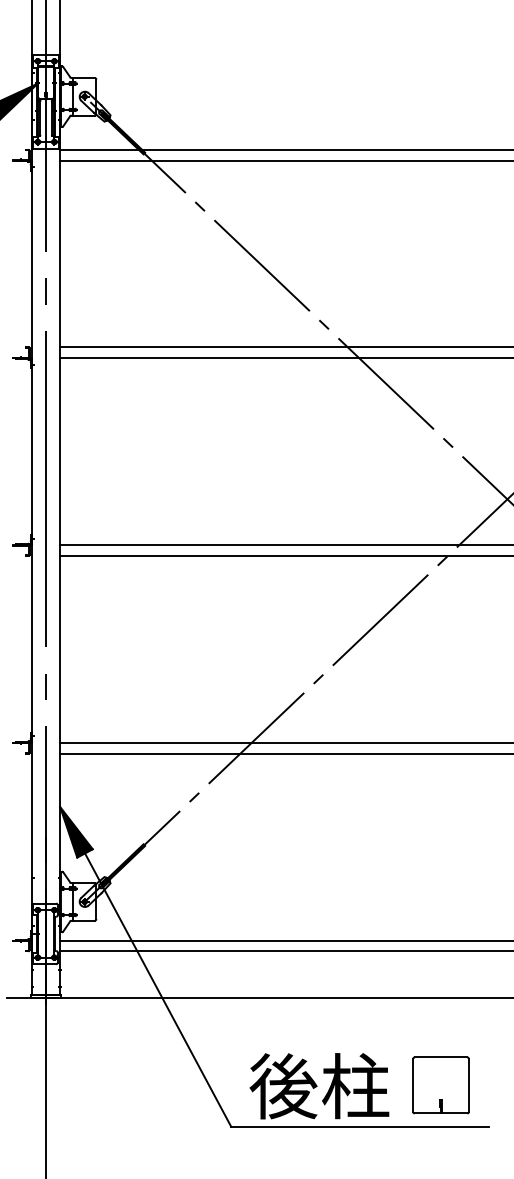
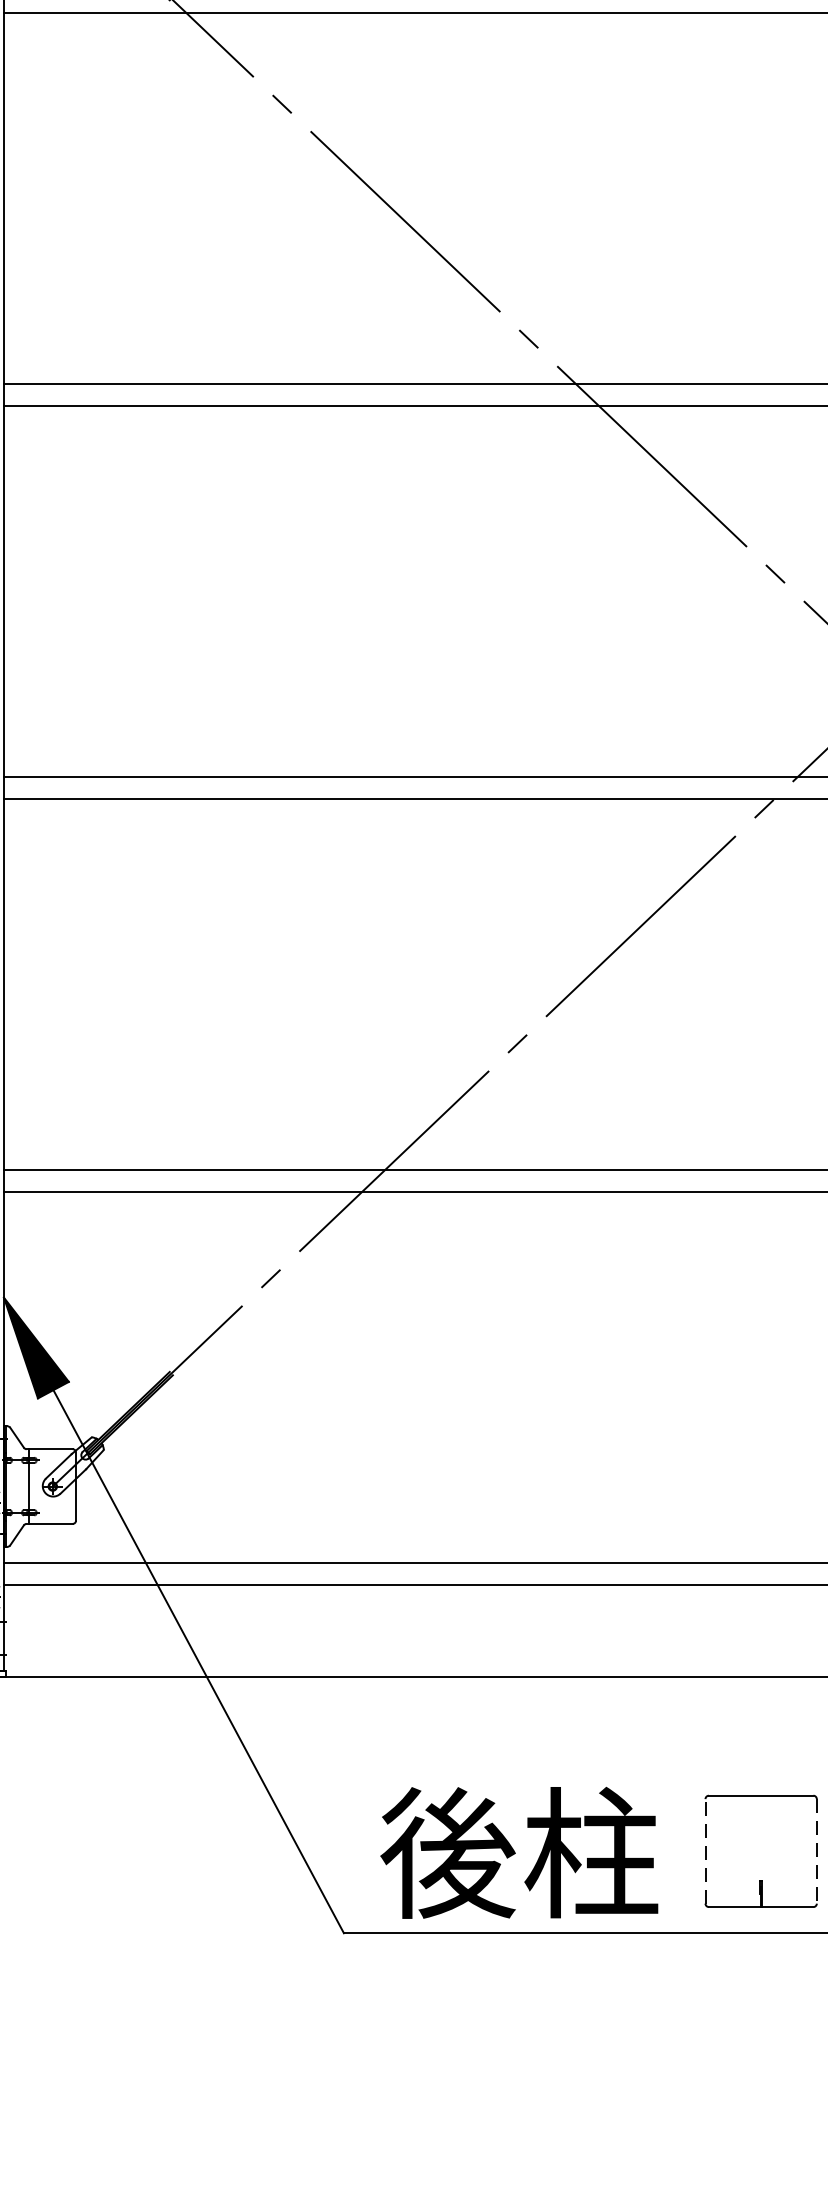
line: (413, 1084) -> (706, 1849), solid -> dashed
line: (469, 1085) -> (817, 1851), solid -> dashed

